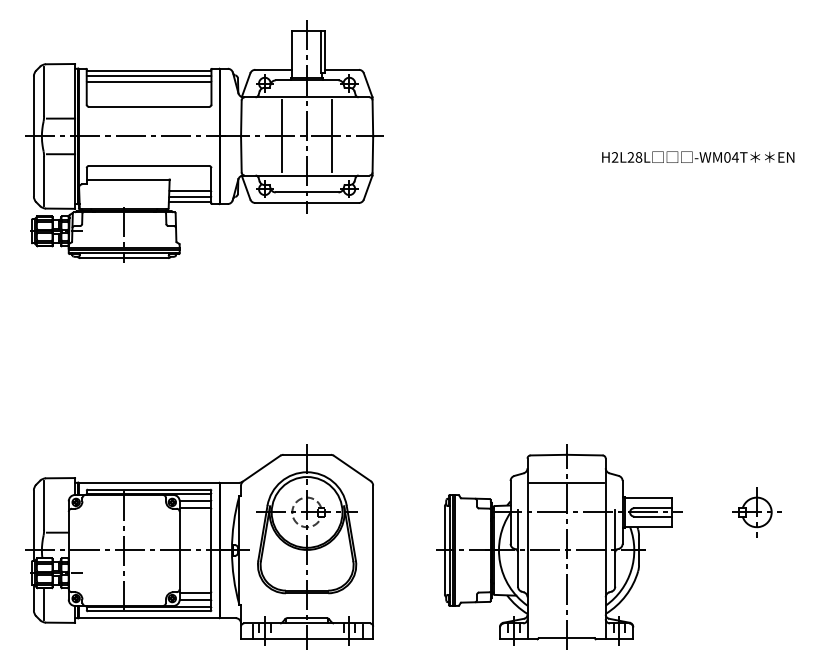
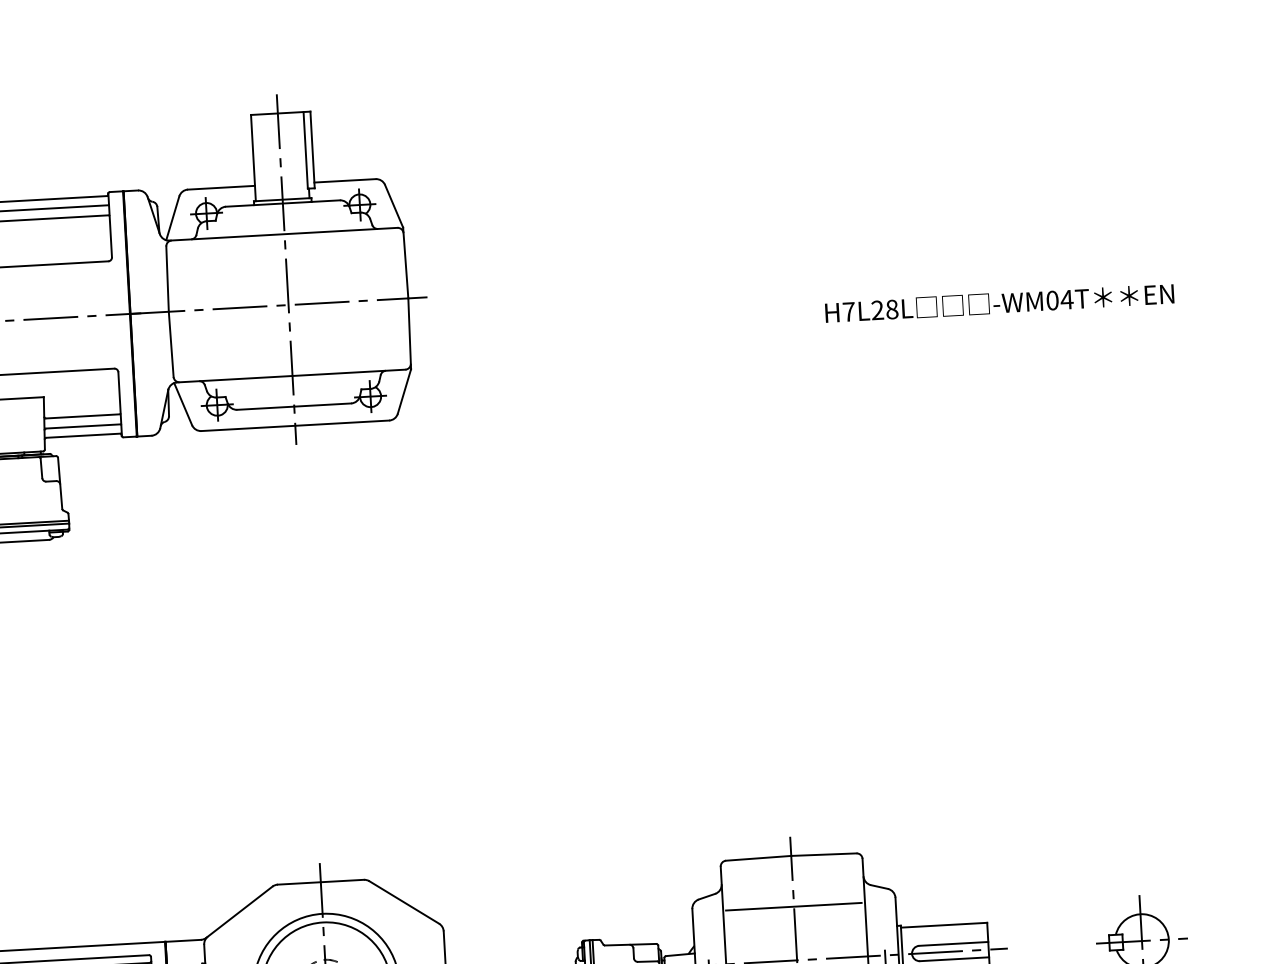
line: (281, 136) -> (242, 307), removed
line: (332, 136) -> (334, 302), removed
text: (614, 157) -> (847, 312), H2L28L -> H7L28L

